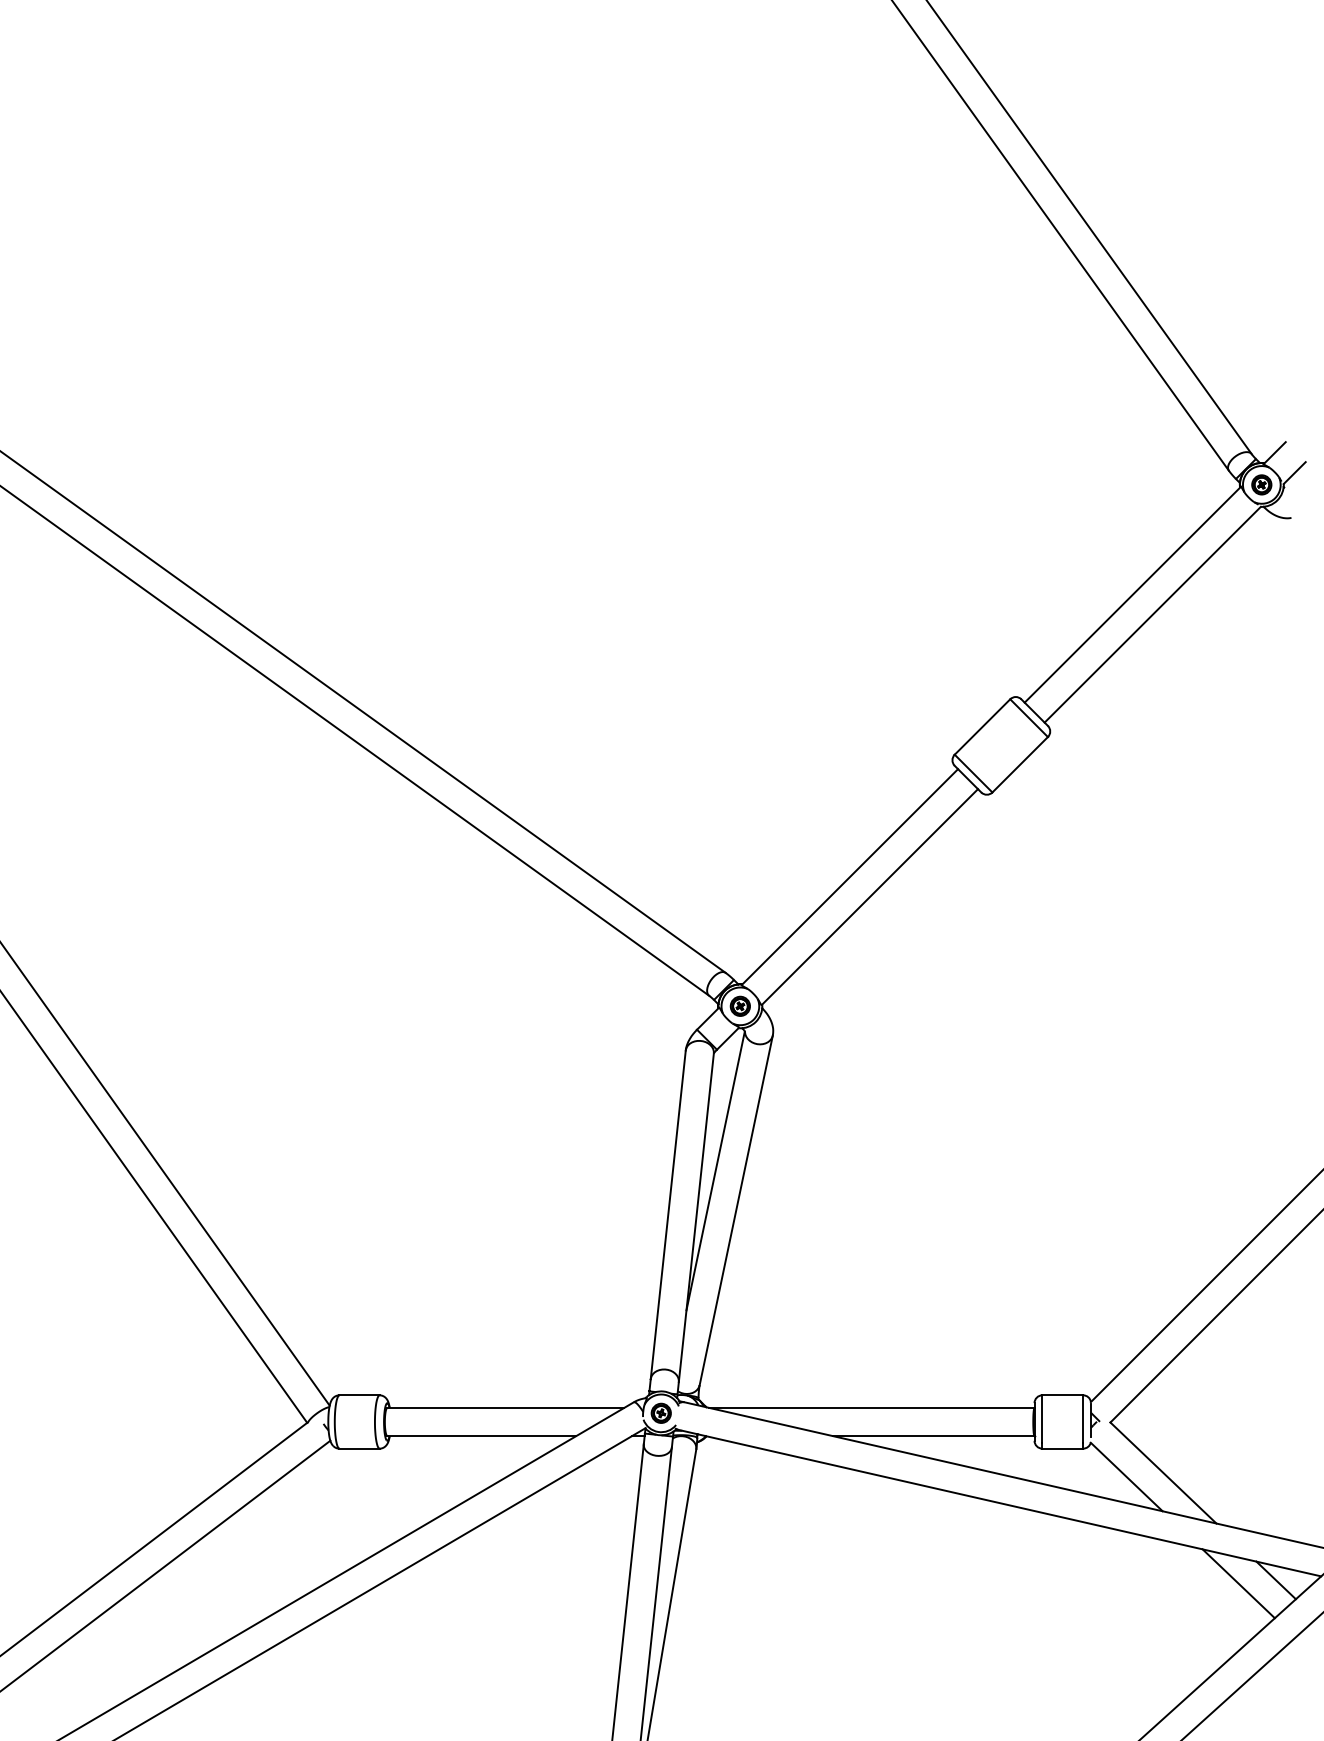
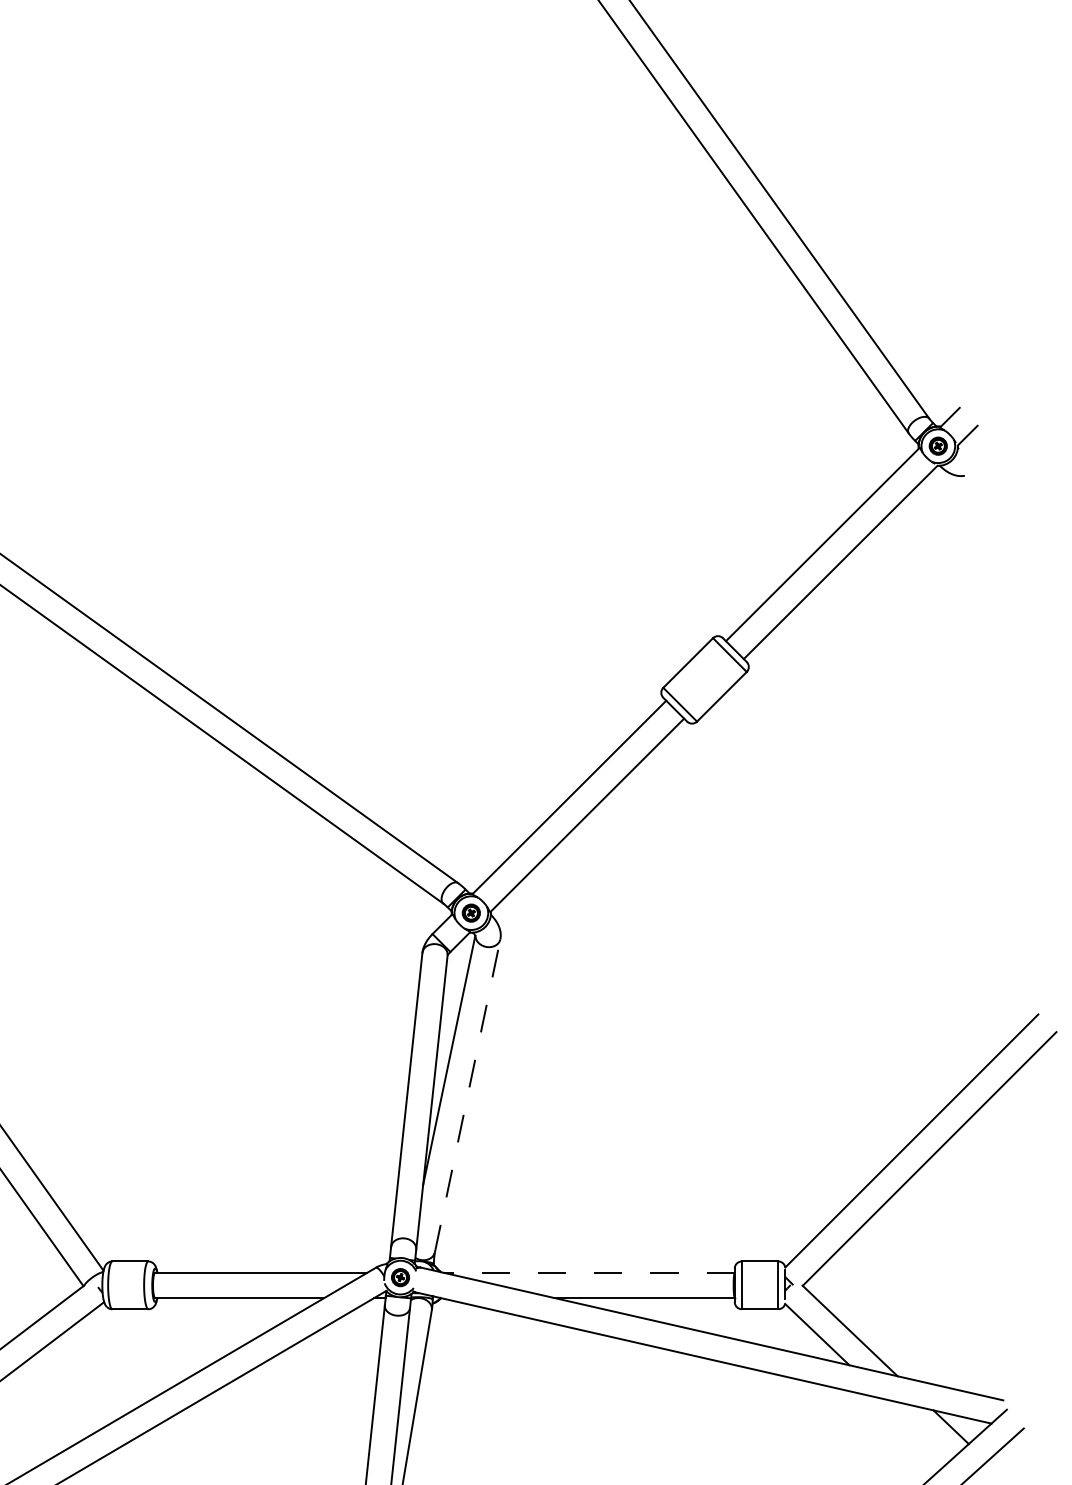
line: (736, 1210) -> (467, 1095), solid -> dashed
line: (871, 1407) -> (588, 1272), solid -> dashed
line: (1238, 1583) -> (917, 1429), removed

